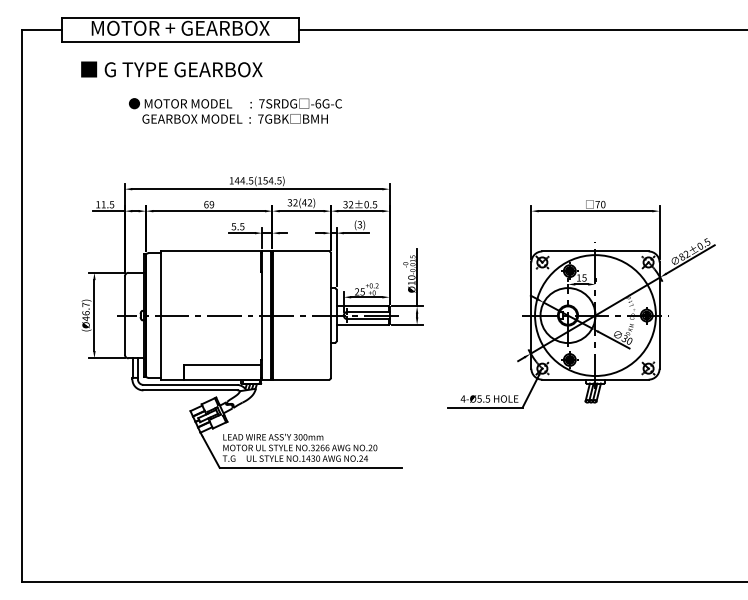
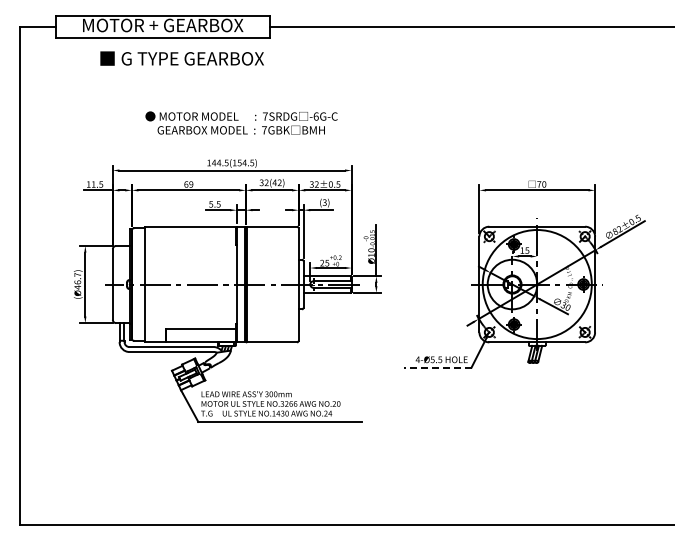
text: (171, 69) -> (181, 58), moved
text: (235, 110) -> (241, 122), moved
line: (484, 407) -> (437, 367), solid -> dashed

